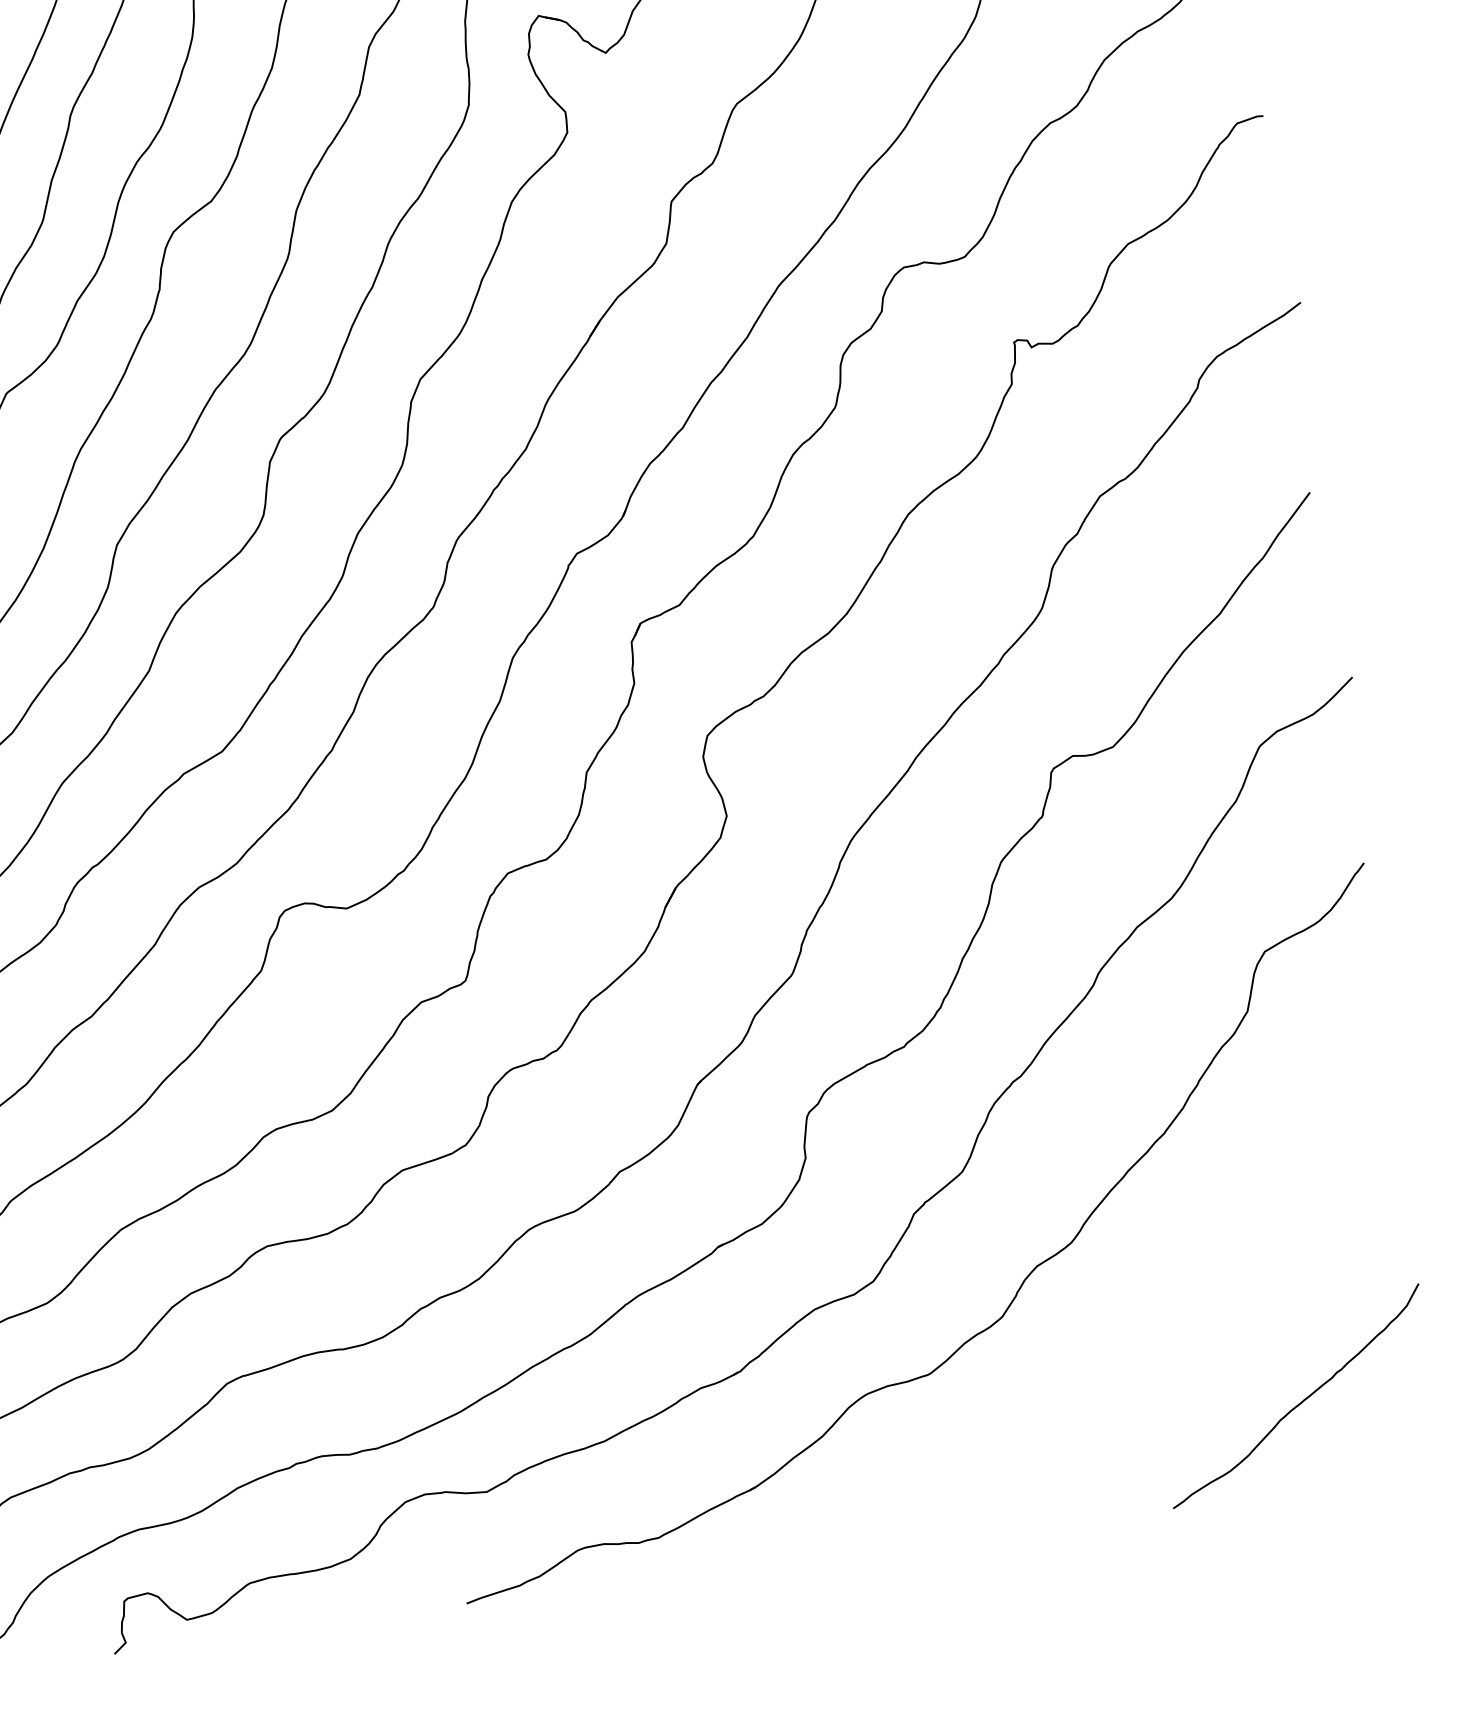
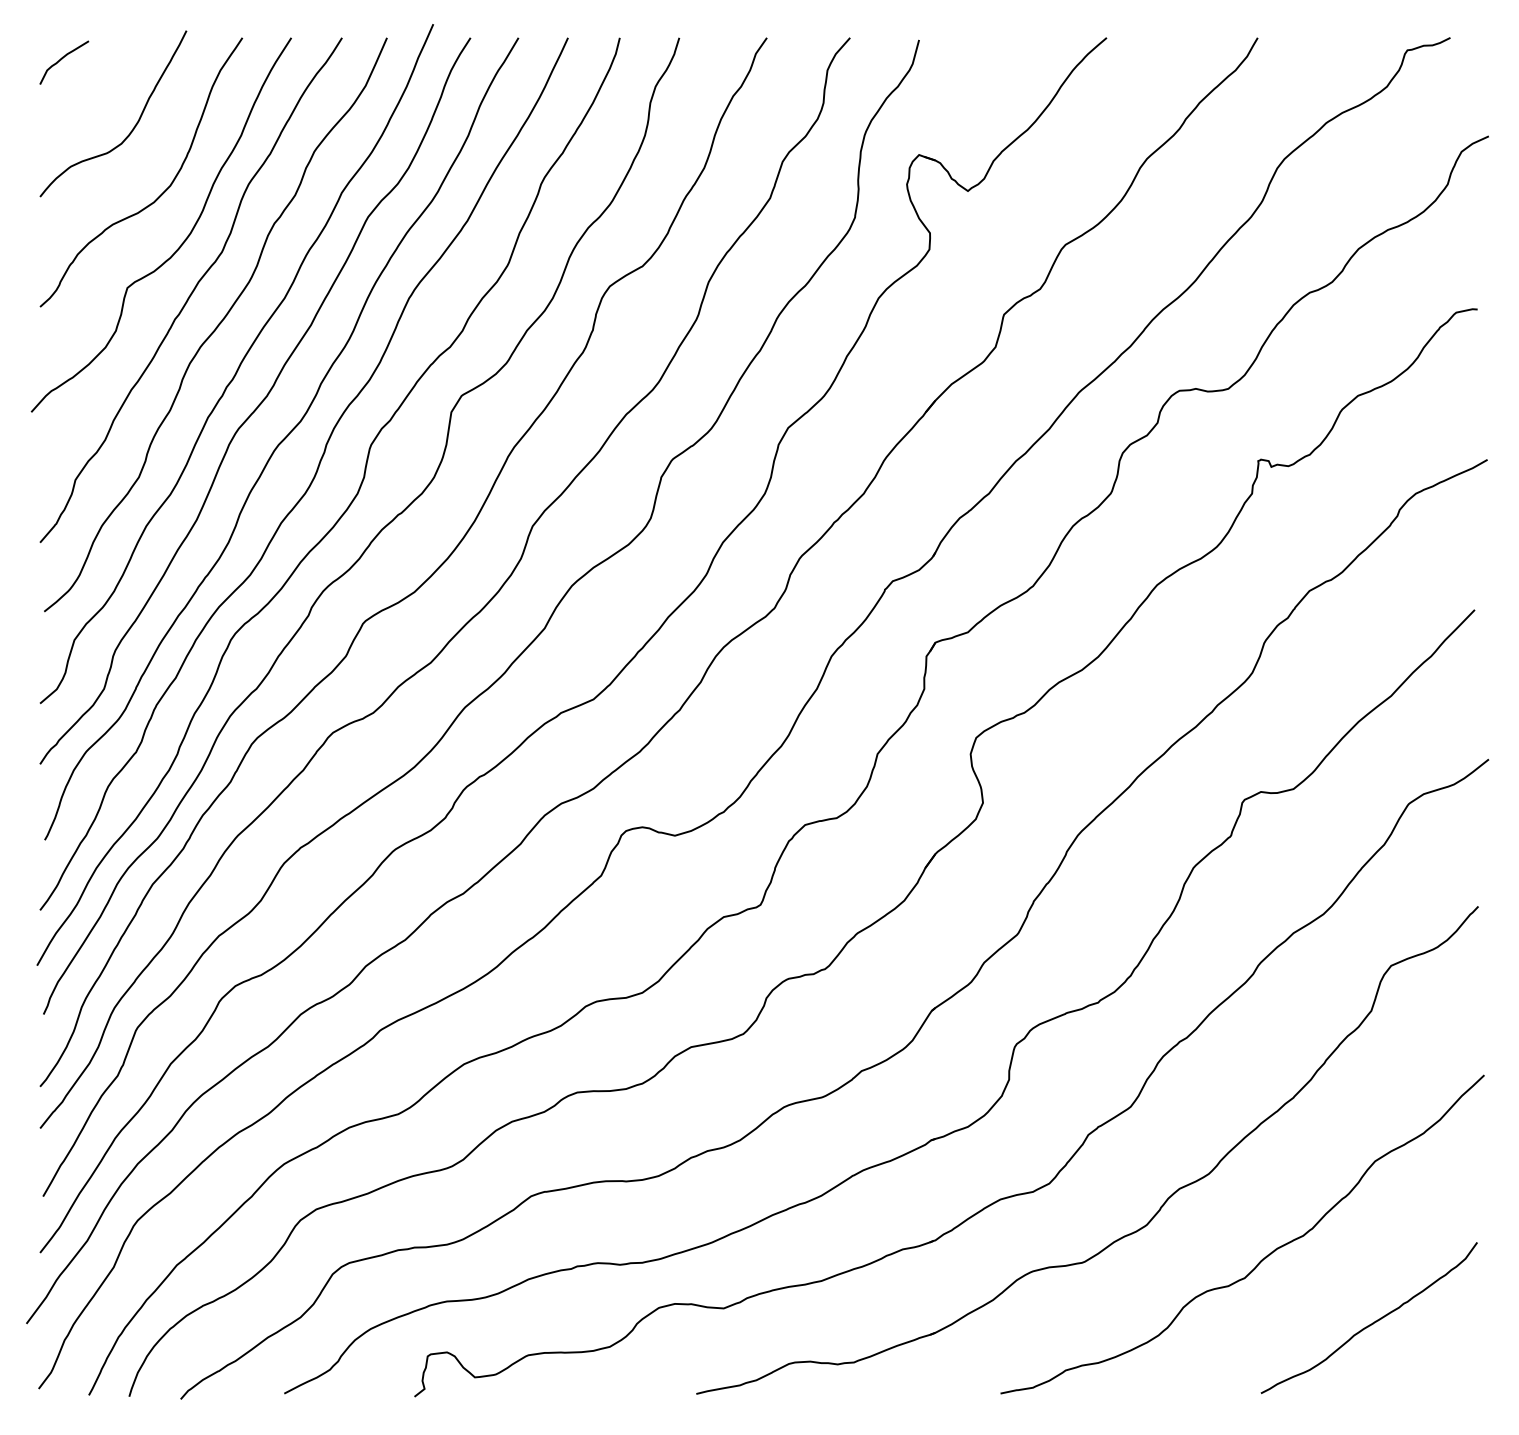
curve: (1152, 1339) -> (1262, 1258), added

